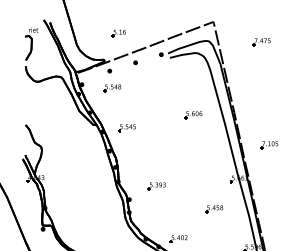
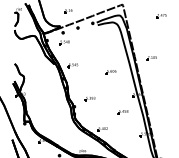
part: (261, 42) -> (161, 16), moved
part: (192, 115) -> (110, 72), moved
part: (268, 145) -> (151, 58), moved

